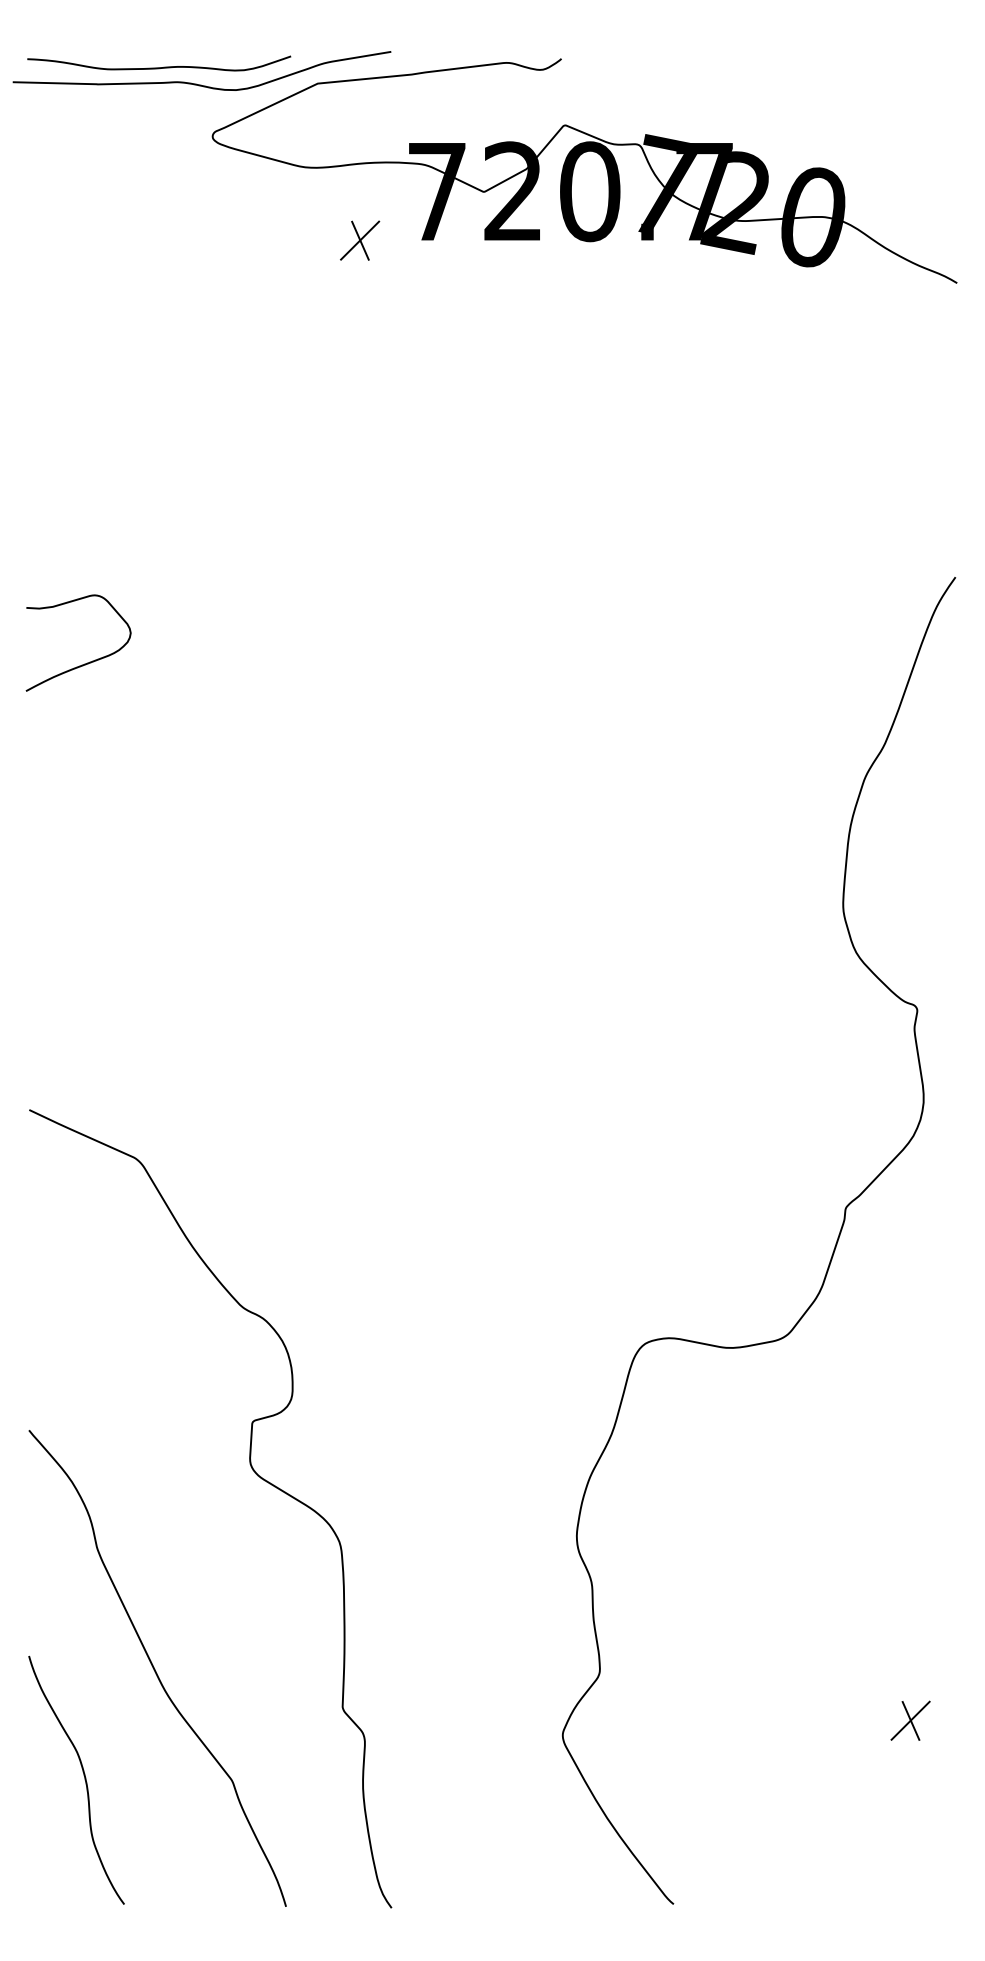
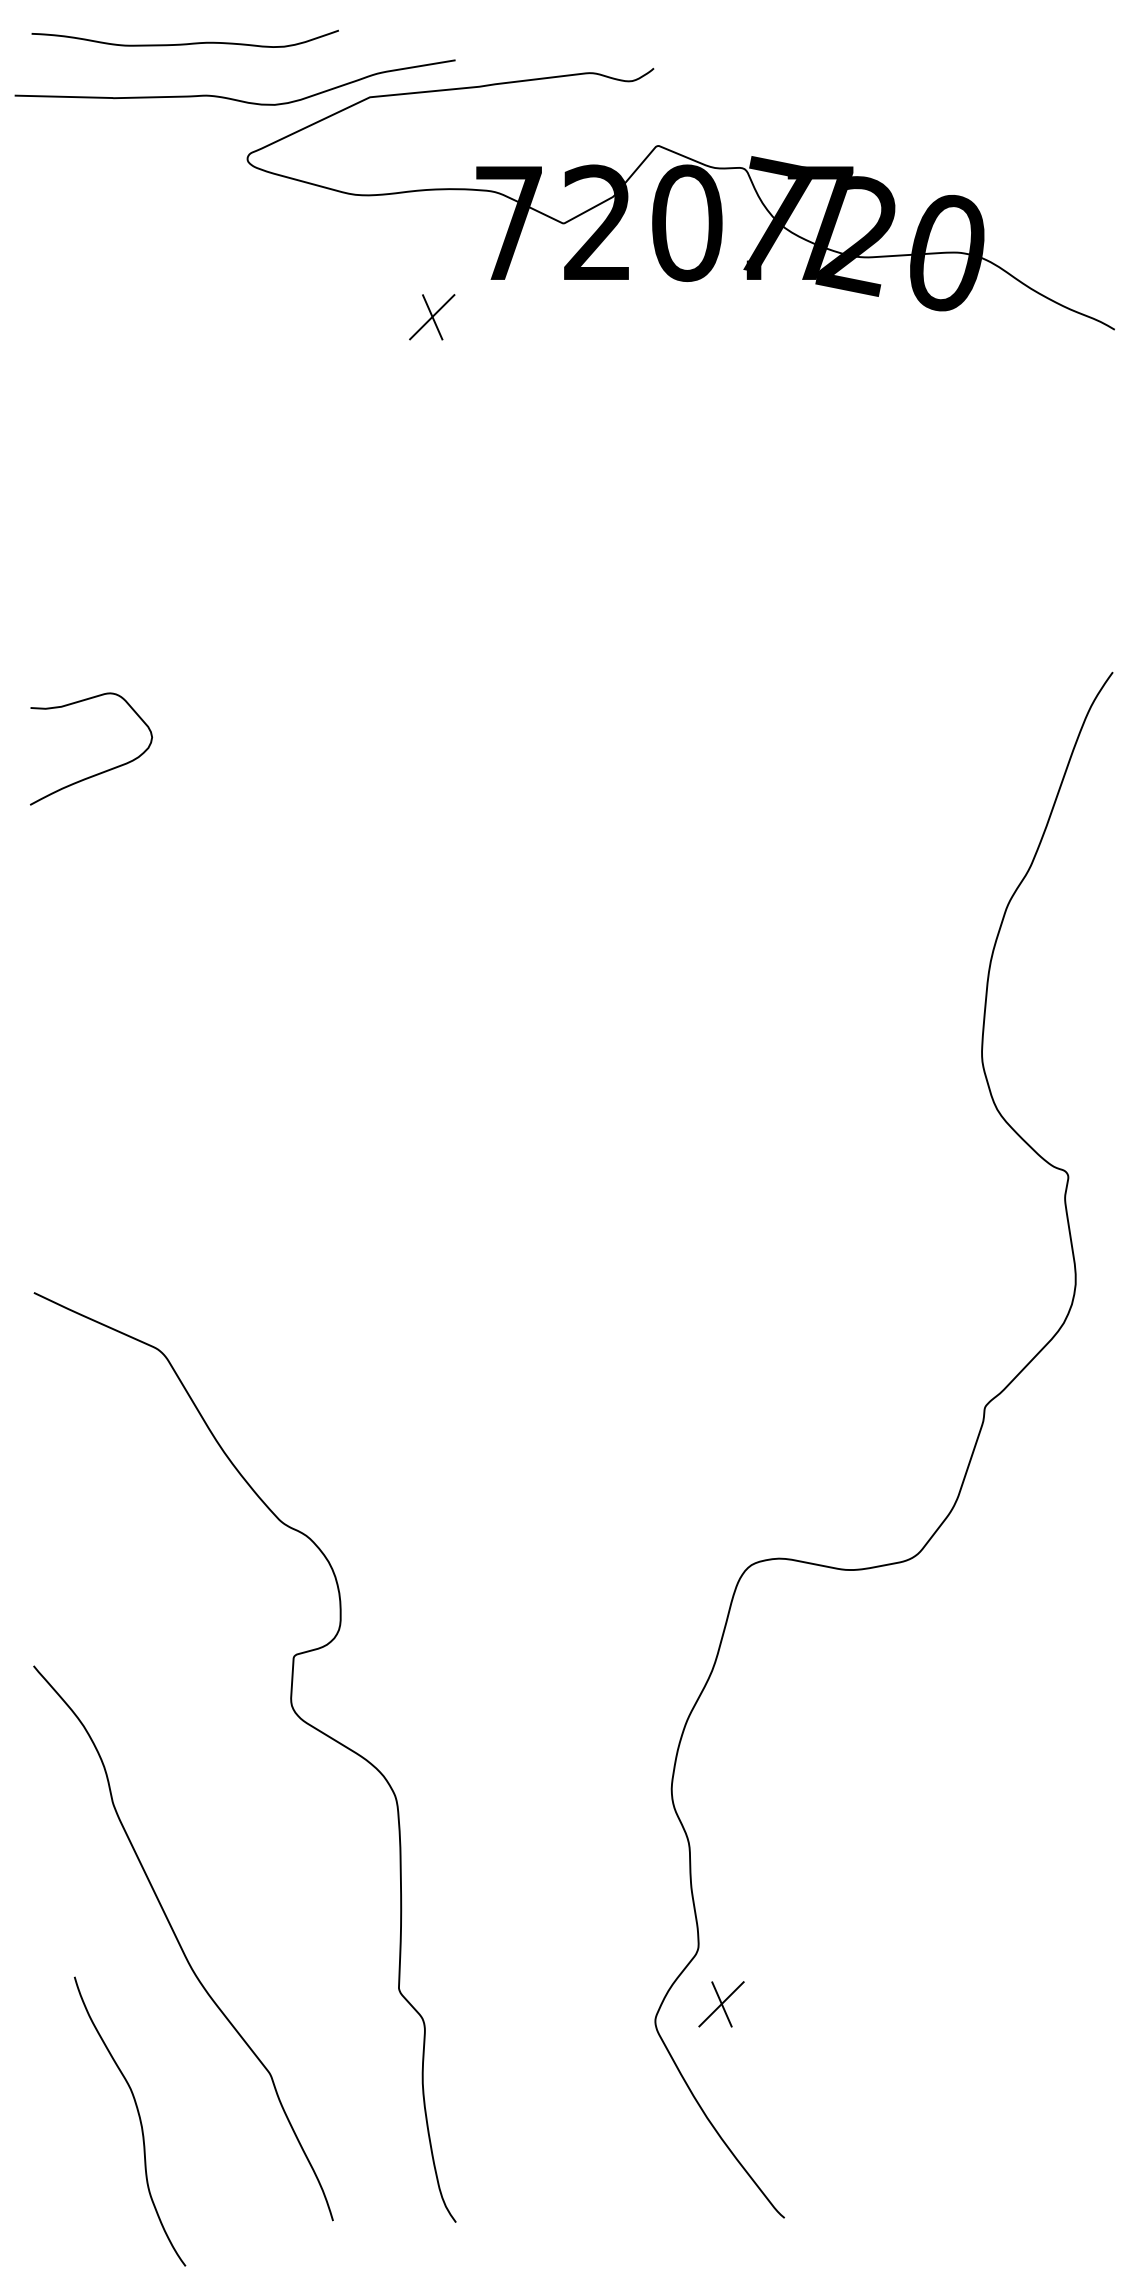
curve: (158, 67) -> (184, 43), moved
part: (360, 240) -> (432, 317), moved
part: (910, 1720) -> (721, 2004), moved
curve: (83, 1776) -> (138, 2117), moved

